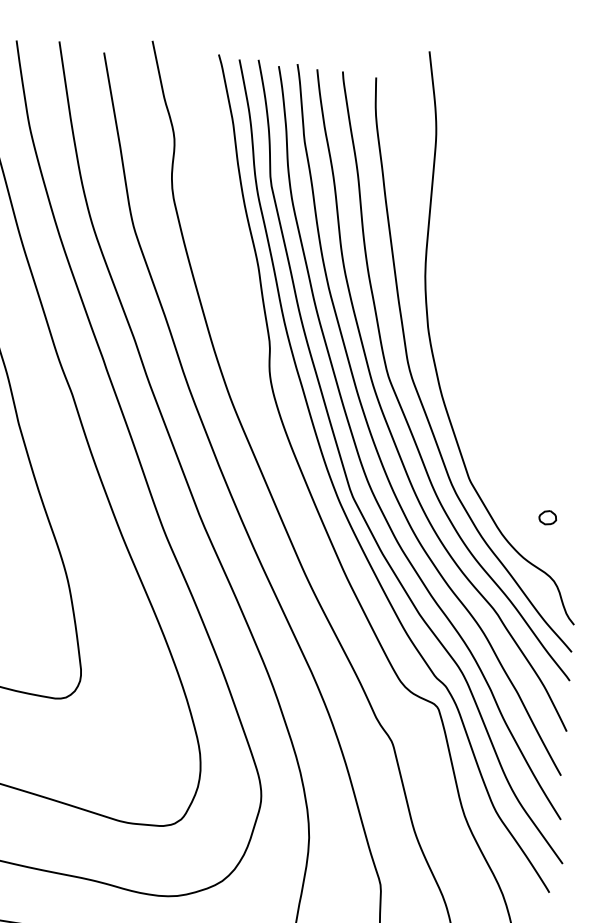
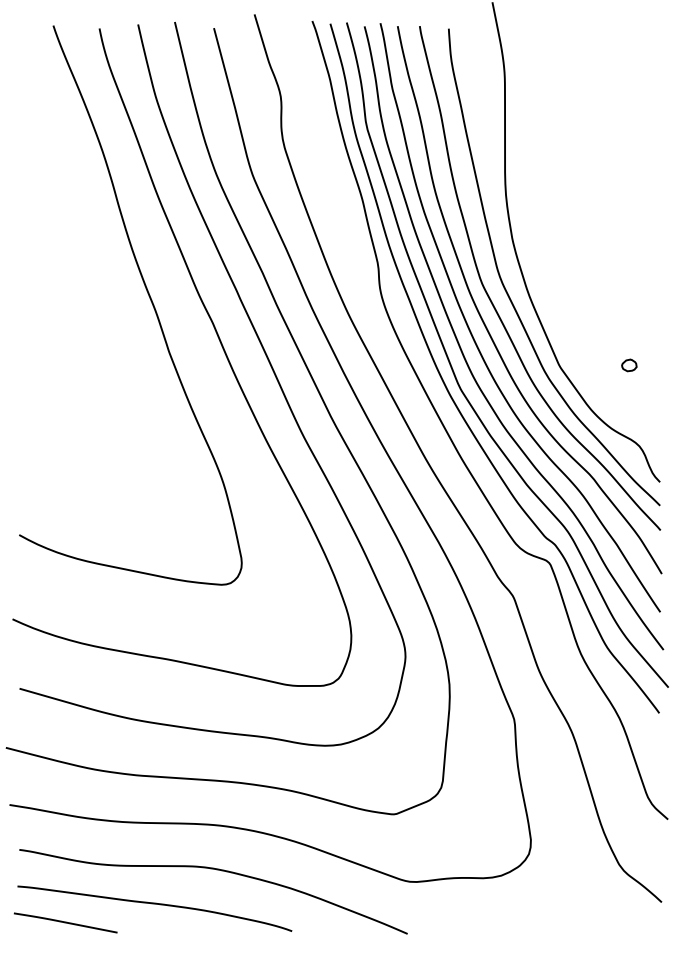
part: (548, 517) -> (629, 365), moved

